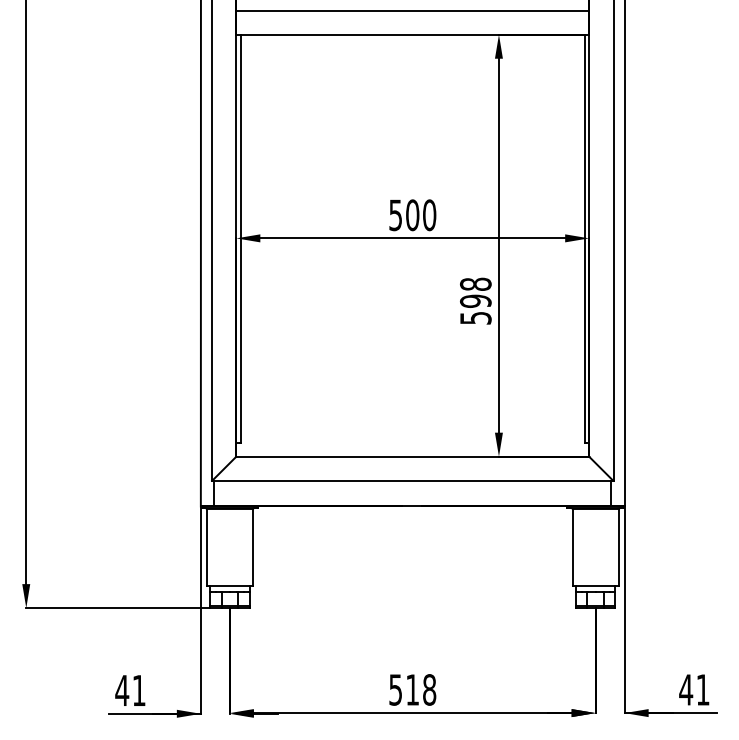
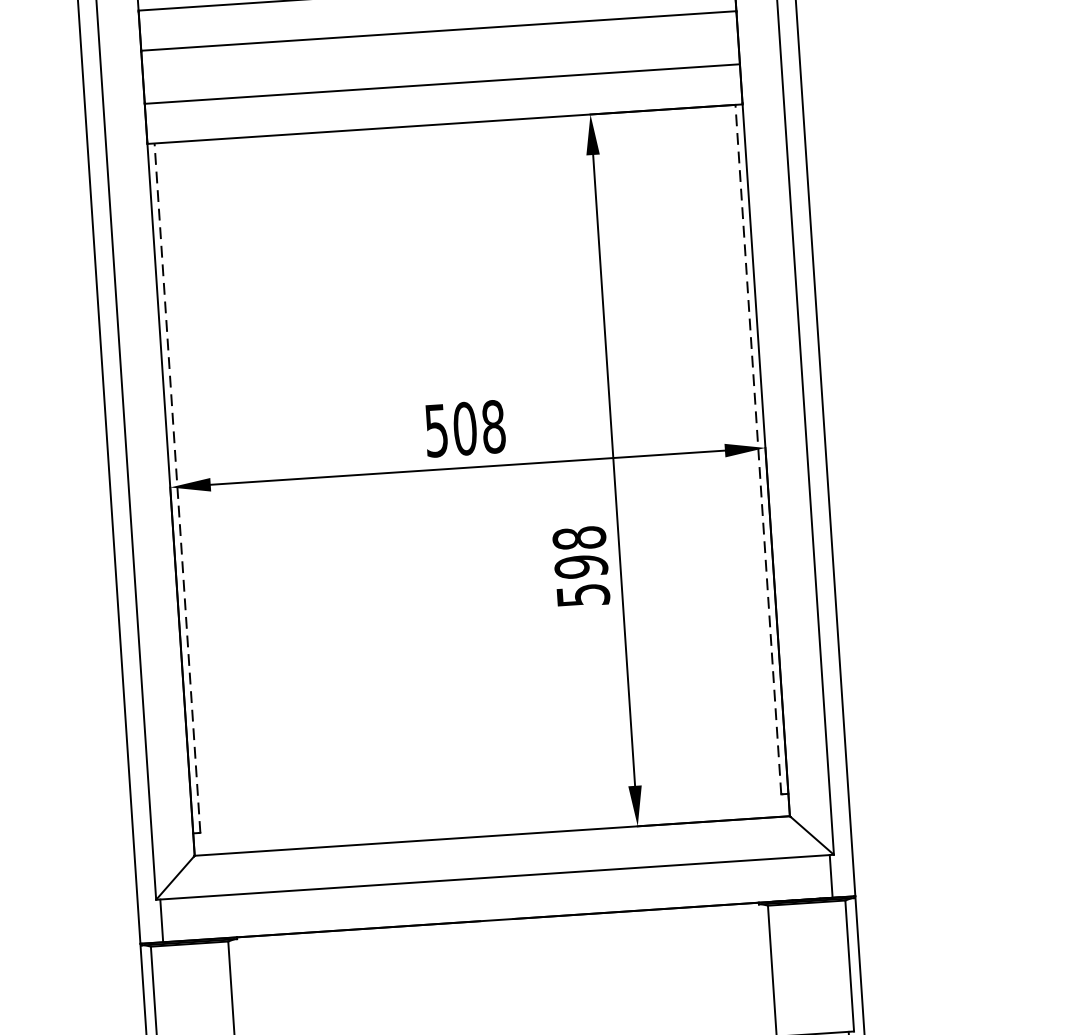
text: (429, 215) -> (493, 427), 500 -> 508
line: (240, 238) -> (177, 487), solid -> dashed
line: (584, 238) -> (757, 448), solid -> dashed

